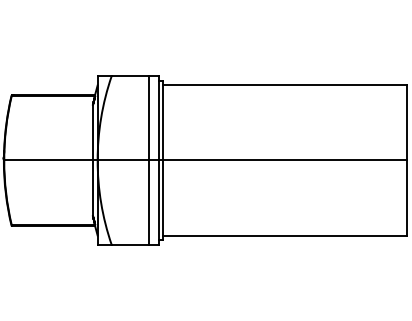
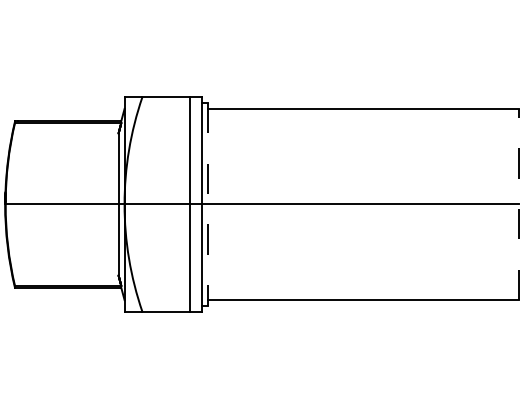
line: (163, 160) -> (208, 204), solid -> dashed
line: (407, 160) -> (519, 204), solid -> dashed

